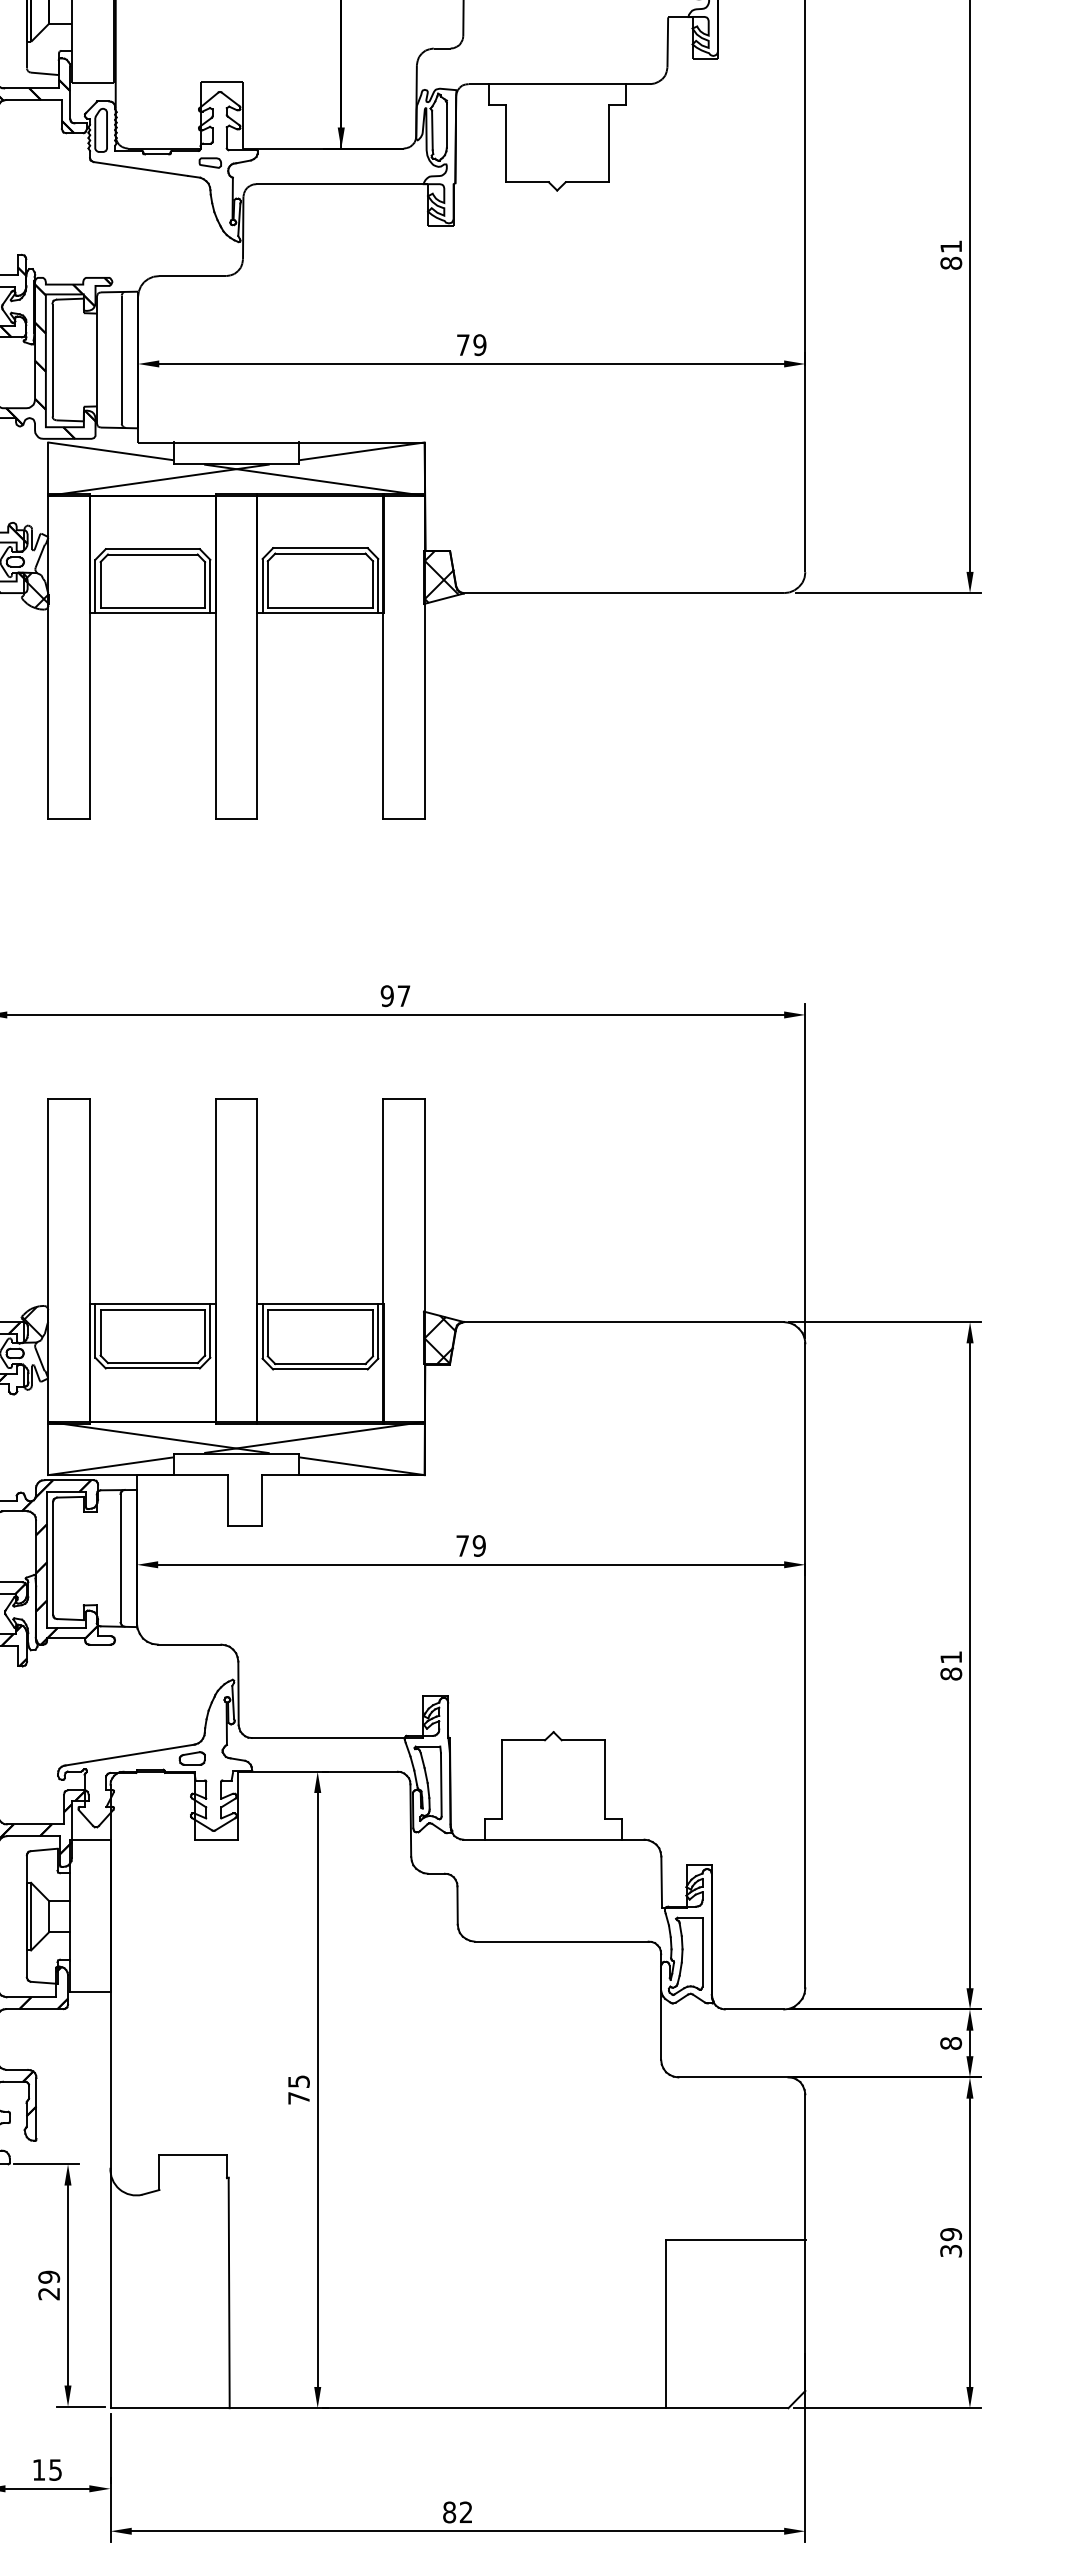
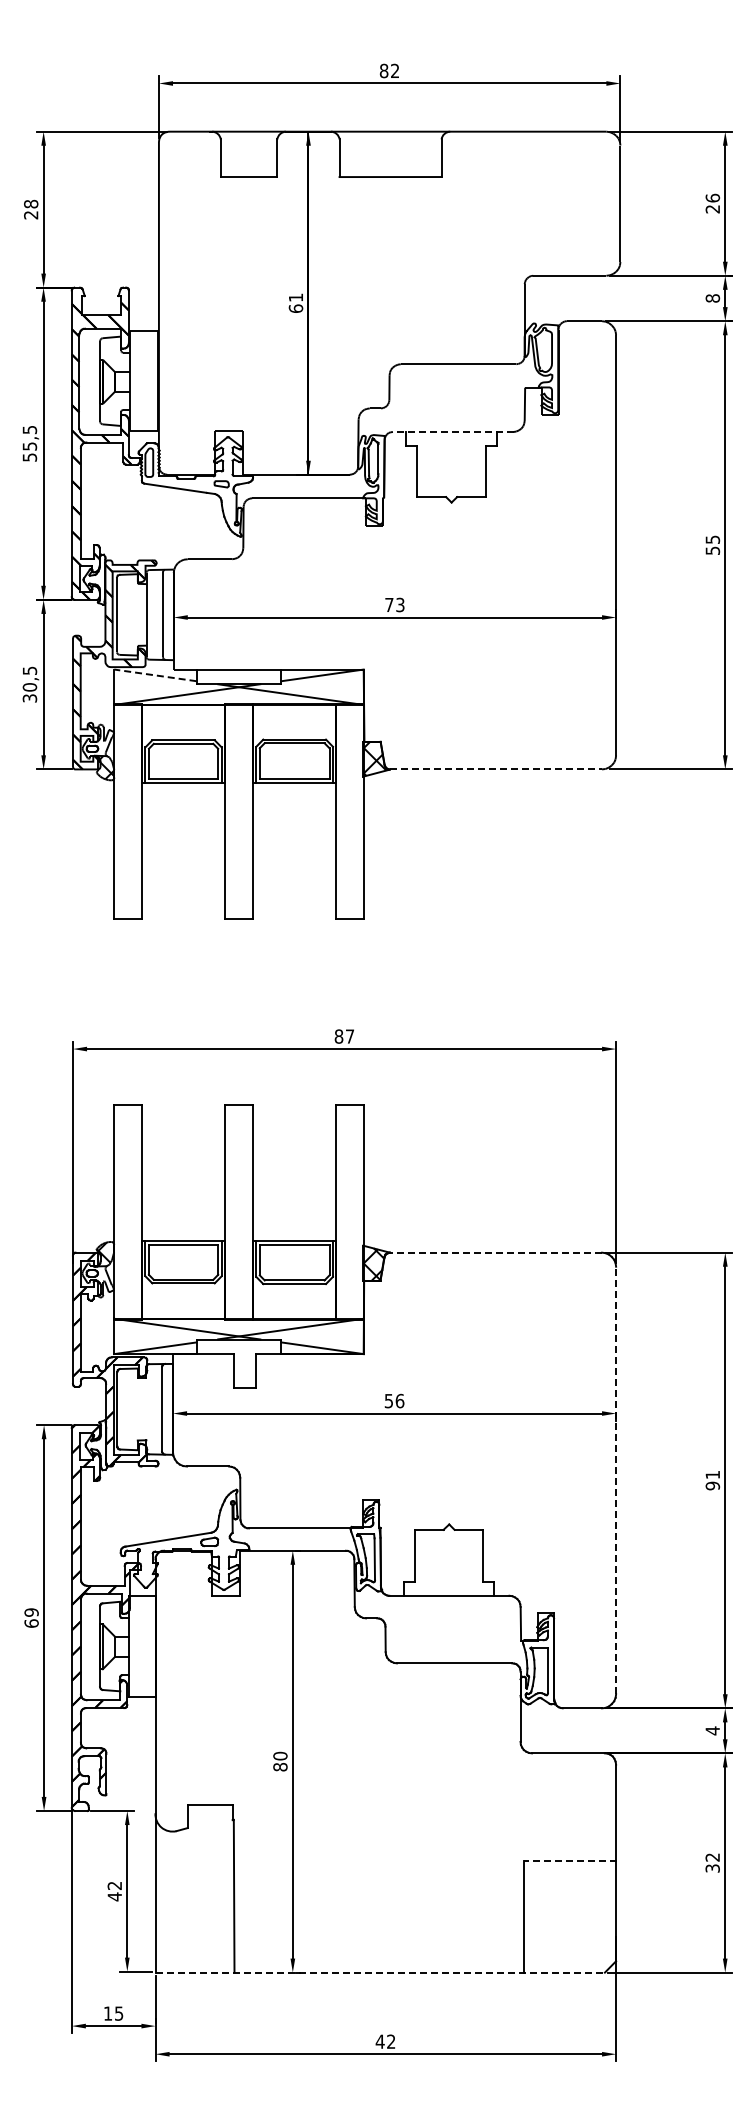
line: (558, 84) -> (452, 432), solid -> dashed
text: (950, 255) -> (712, 545), 81 -> 55
text: (480, 344) -> (400, 604), 79 -> 73
line: (110, 451) -> (155, 675), solid -> dashed
line: (624, 593) -> (496, 769), solid -> dashed
text: (386, 996) -> (338, 1036), 97 -> 87
line: (623, 1321) -> (495, 1252), solid -> dashed
text: (471, 1545) -> (394, 1400), 79 -> 56
line: (805, 1665) -> (616, 1480), solid -> dashed
text: (950, 1673) -> (712, 1485), 81 -> 91
text: (950, 2042) -> (712, 1730), 8 -> 4
text: (299, 2089) -> (280, 1761), 75 -> 80
text: (950, 2234) -> (712, 1857), 39 -> 32
line: (735, 2240) -> (569, 1861), solid -> dashed
text: (48, 2285) -> (114, 1891), 29 -> 42
line: (449, 2407) -> (380, 1972), solid -> dashed
text: (448, 2512) -> (379, 2041), 82 -> 42

